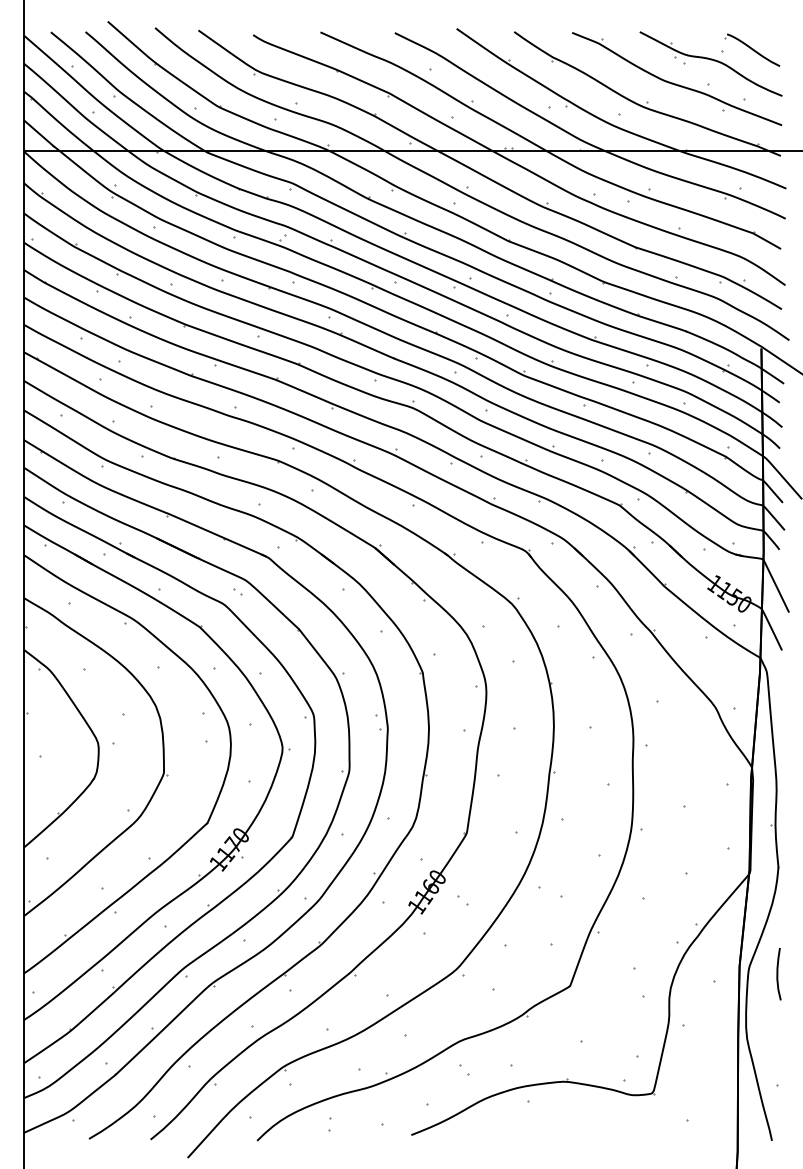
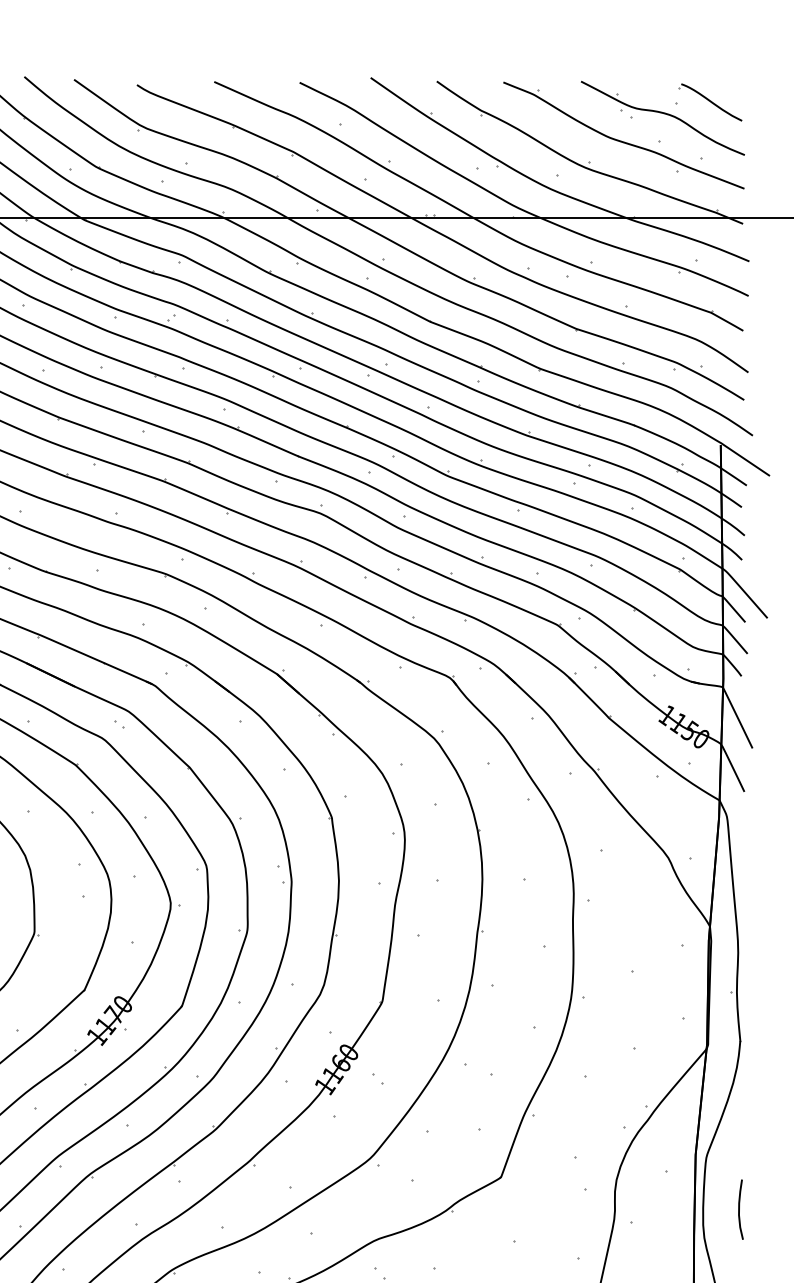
curve: (778, 974) -> (740, 1210), moved

